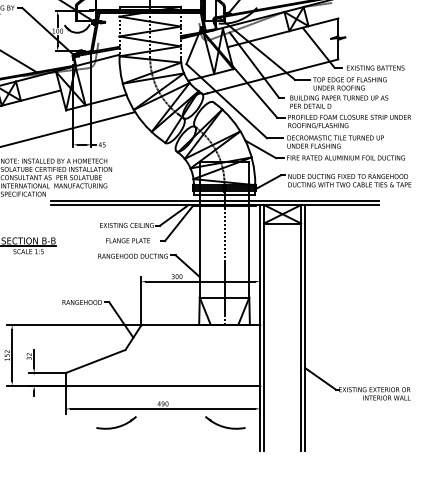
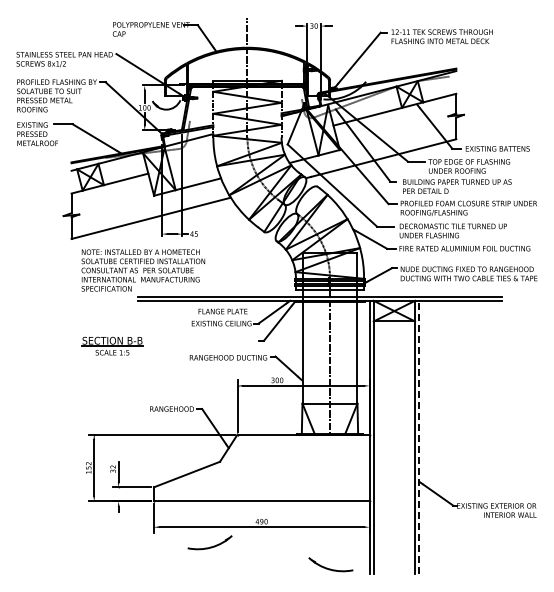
text: (127, 240) -> (222, 311), moved
line: (305, 328) -> (419, 437), solid -> dashed
part: (225, 422) -> (330, 564), moved

